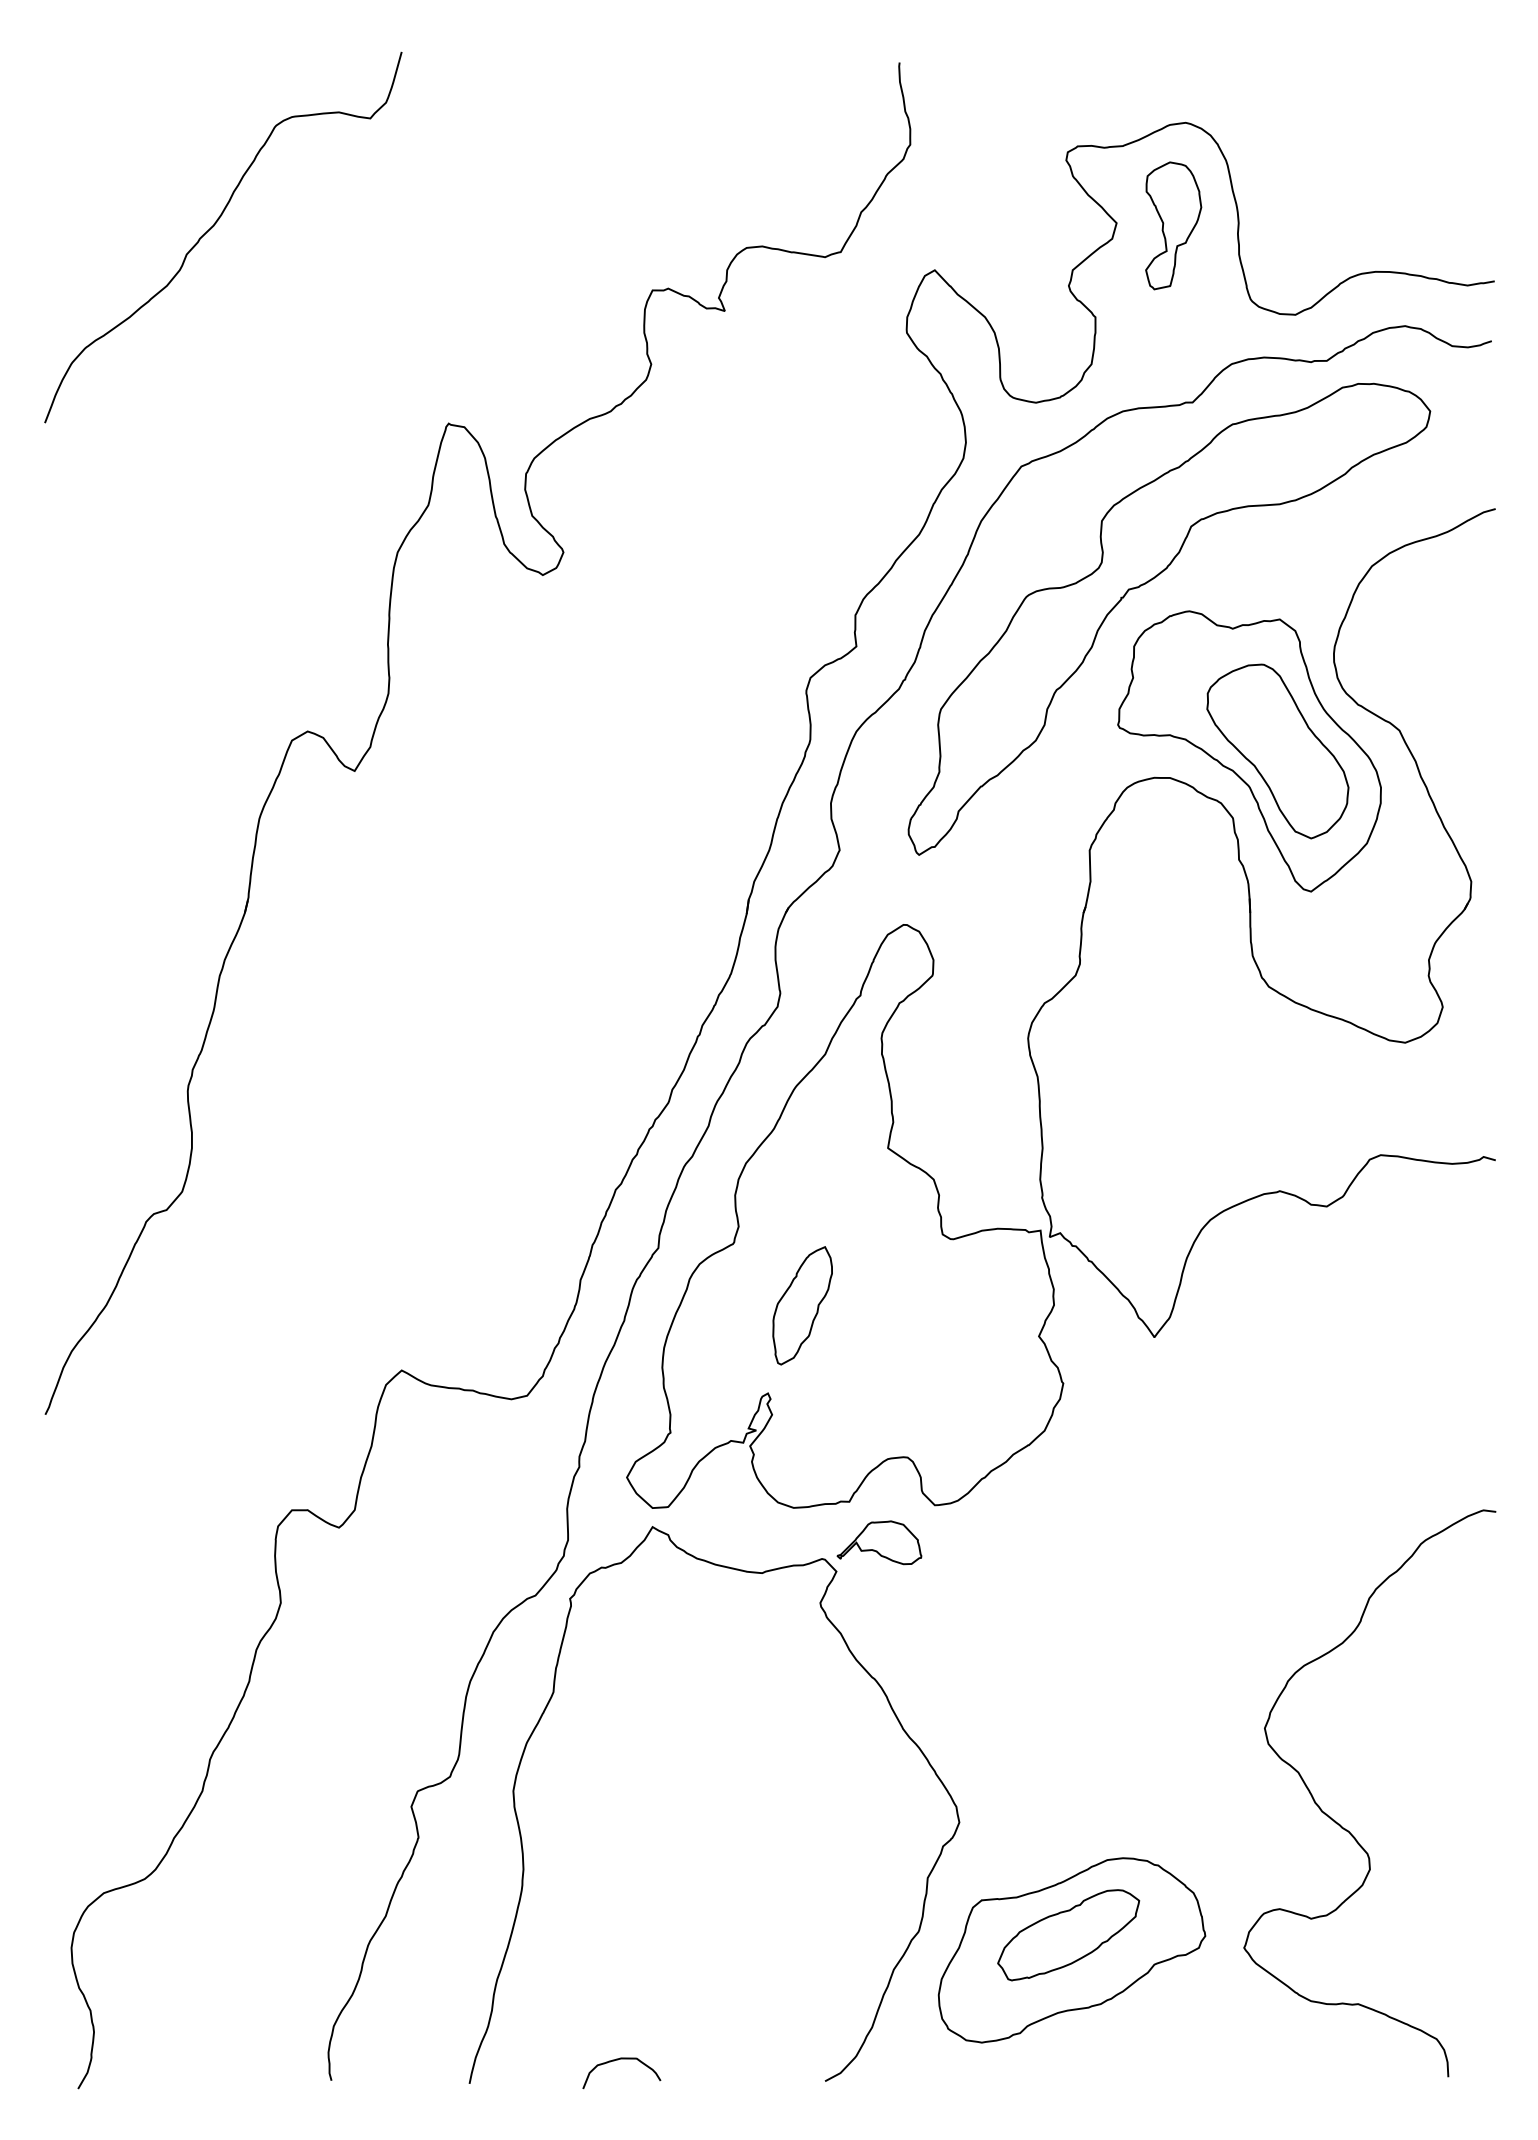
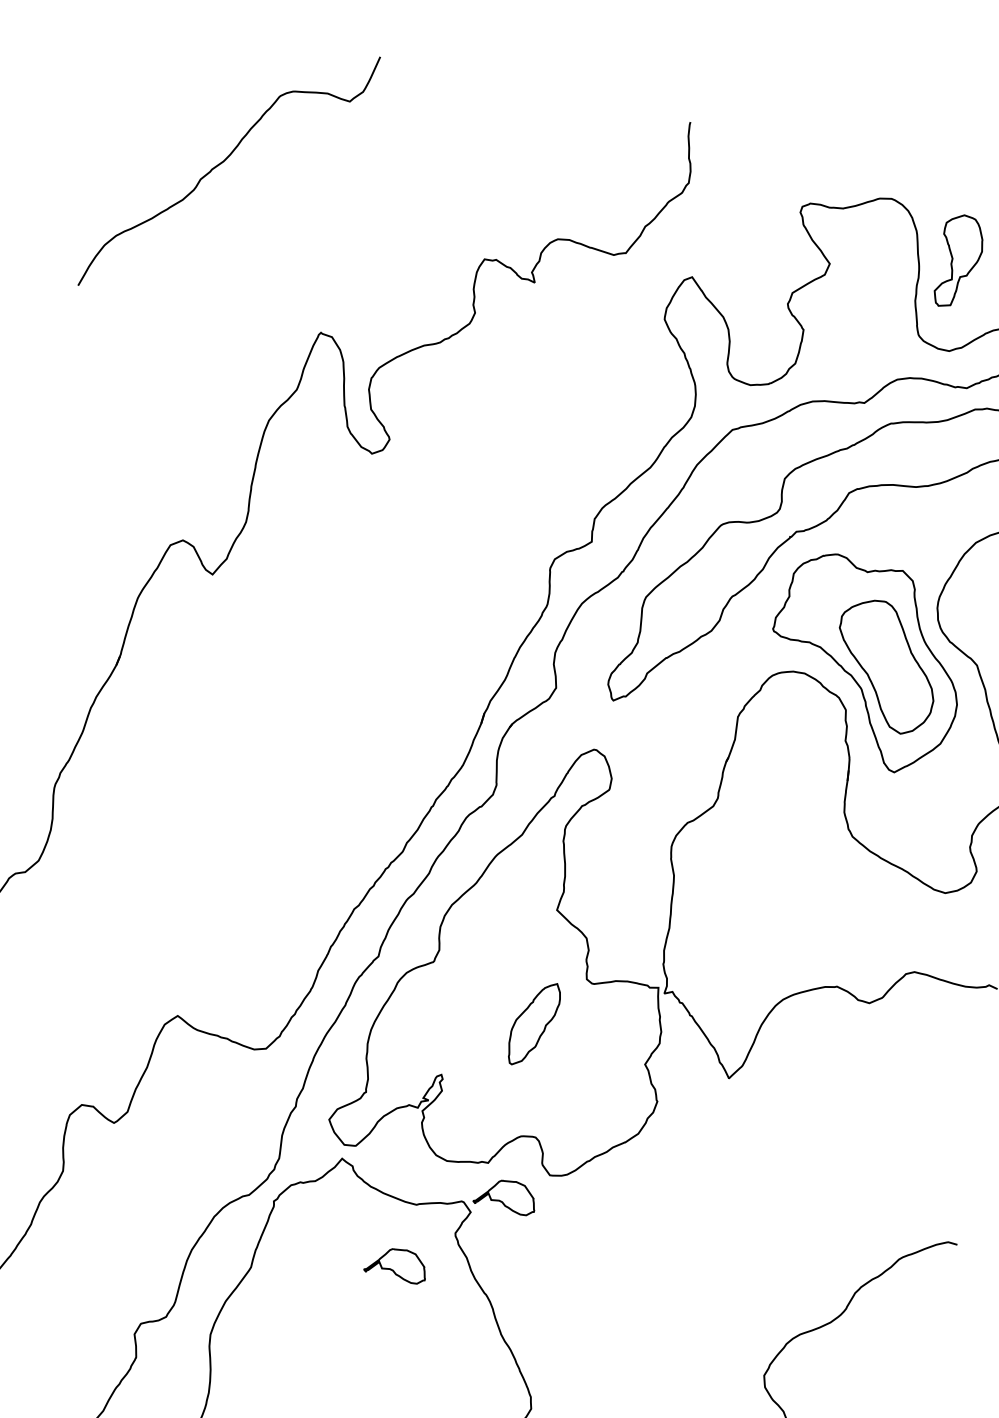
part: (1173, 225) -> (959, 261), moved
curve: (213, 227) -> (223, 162), moved
part: (802, 1305) -> (534, 1023), moved
part: (747, 1657) -> (396, 1264), added

